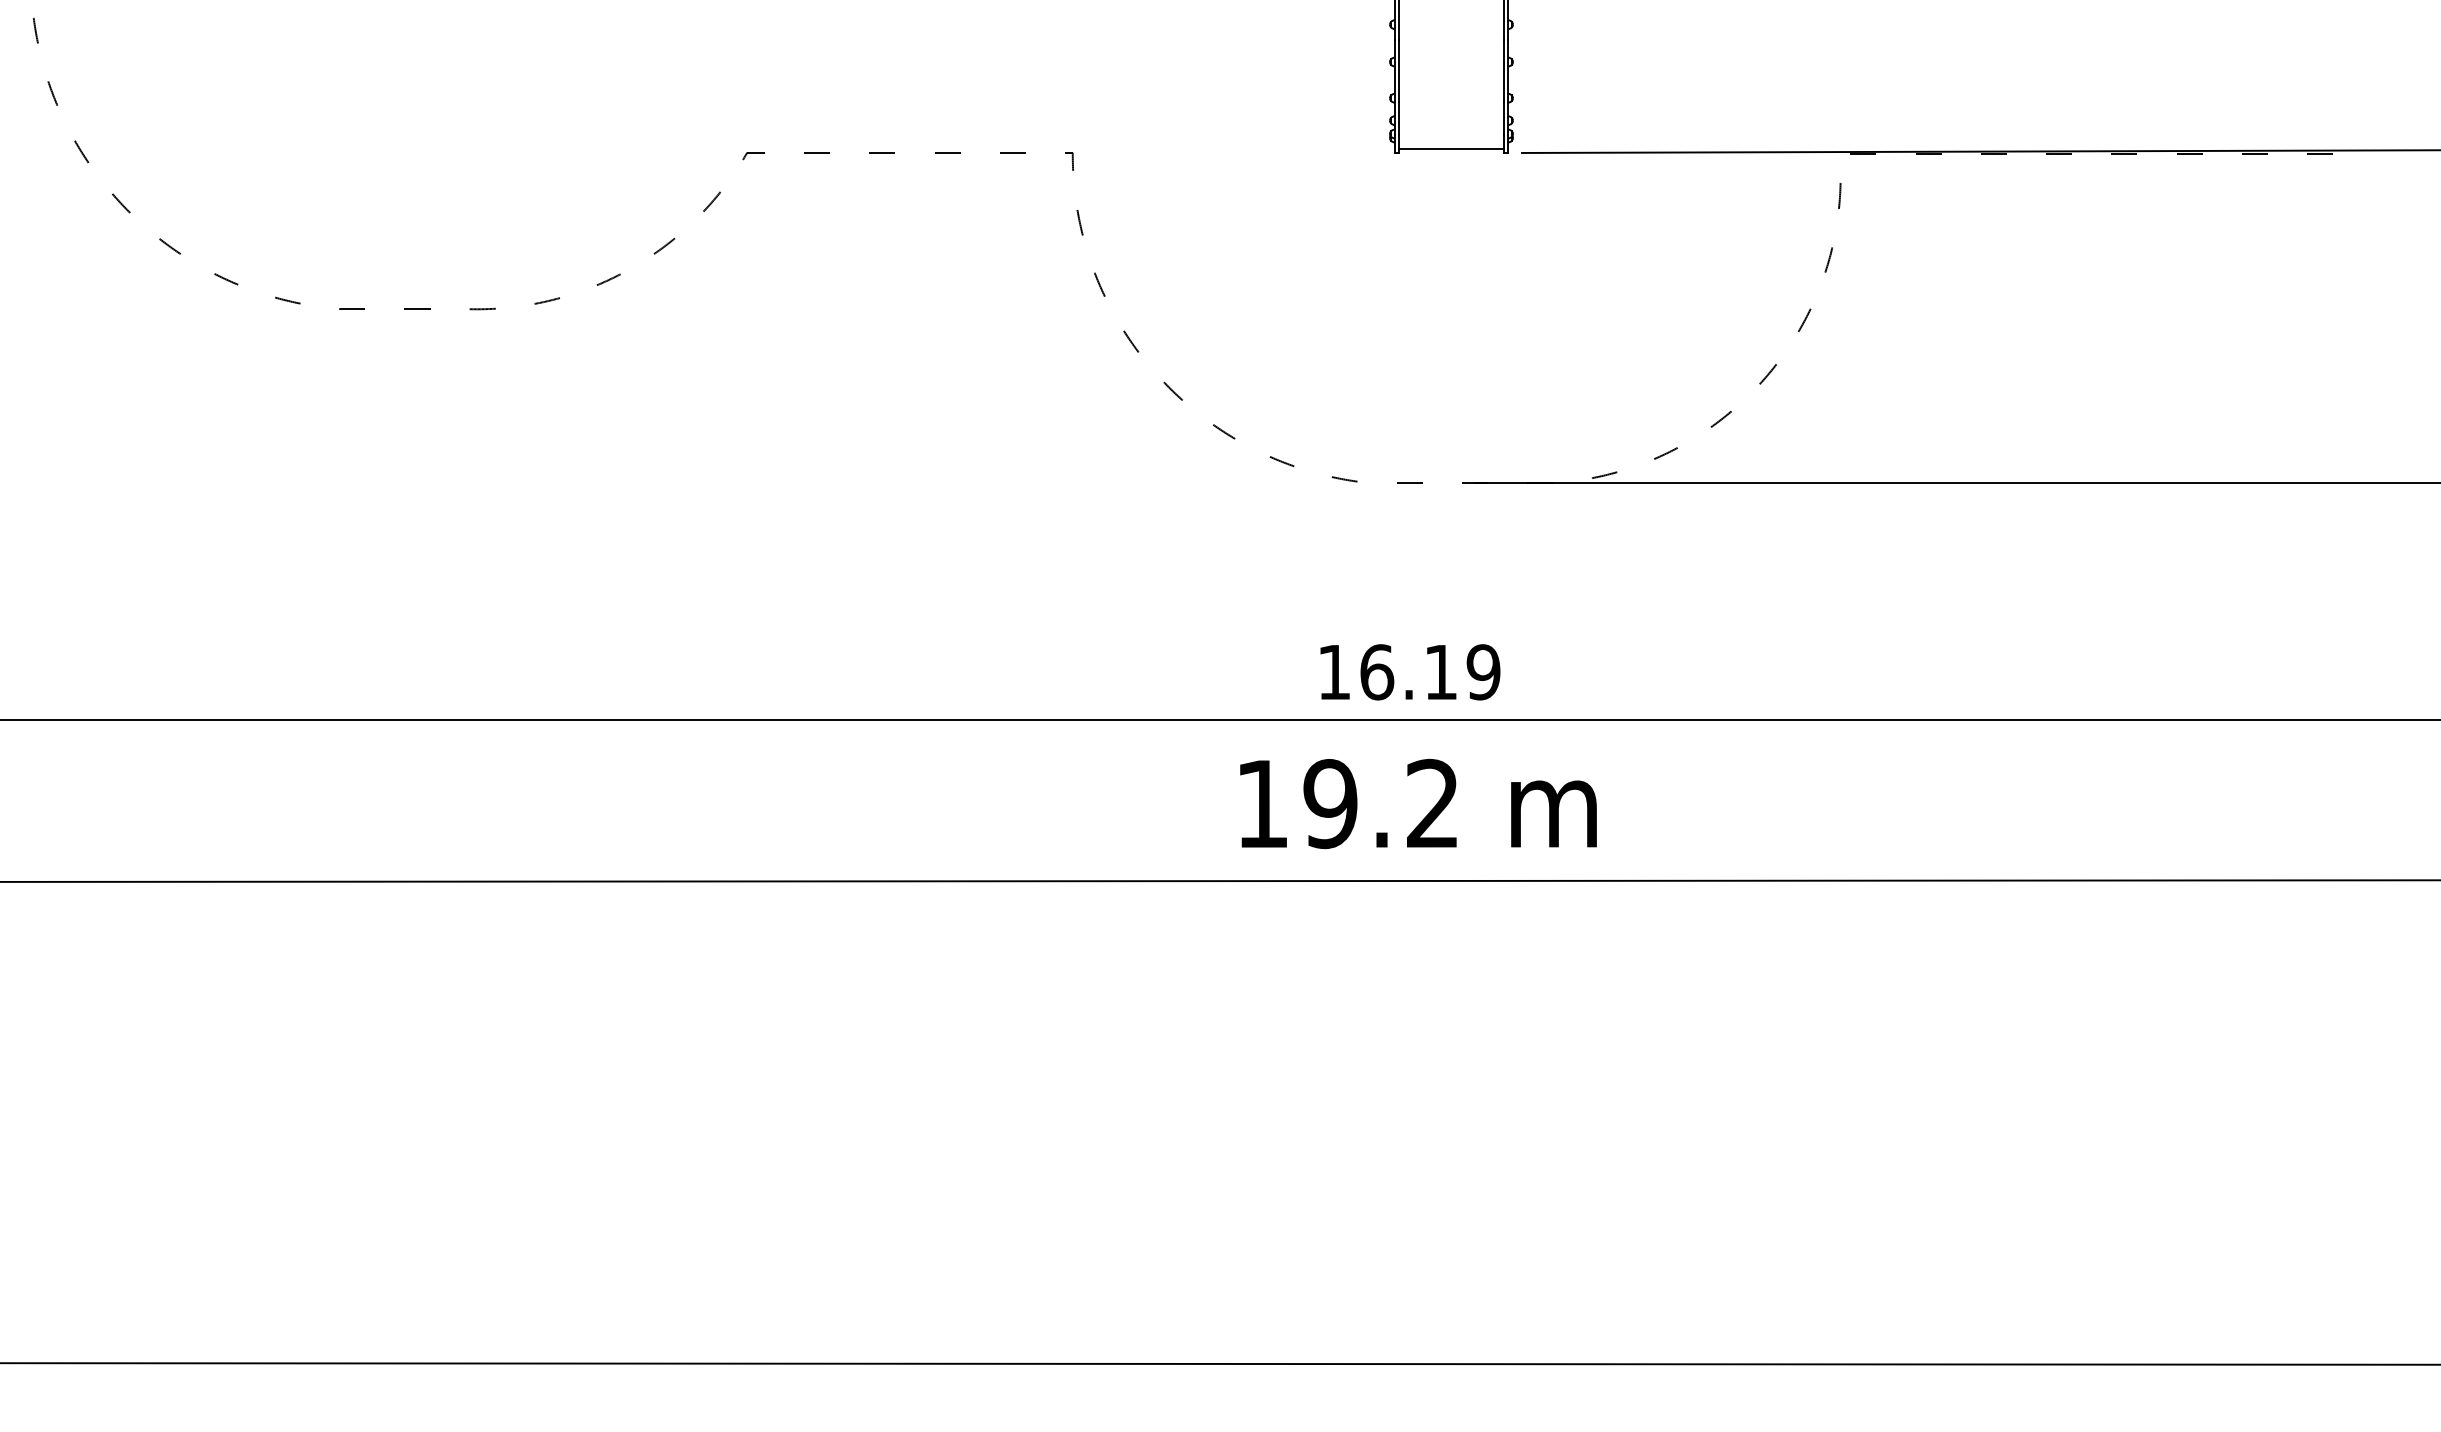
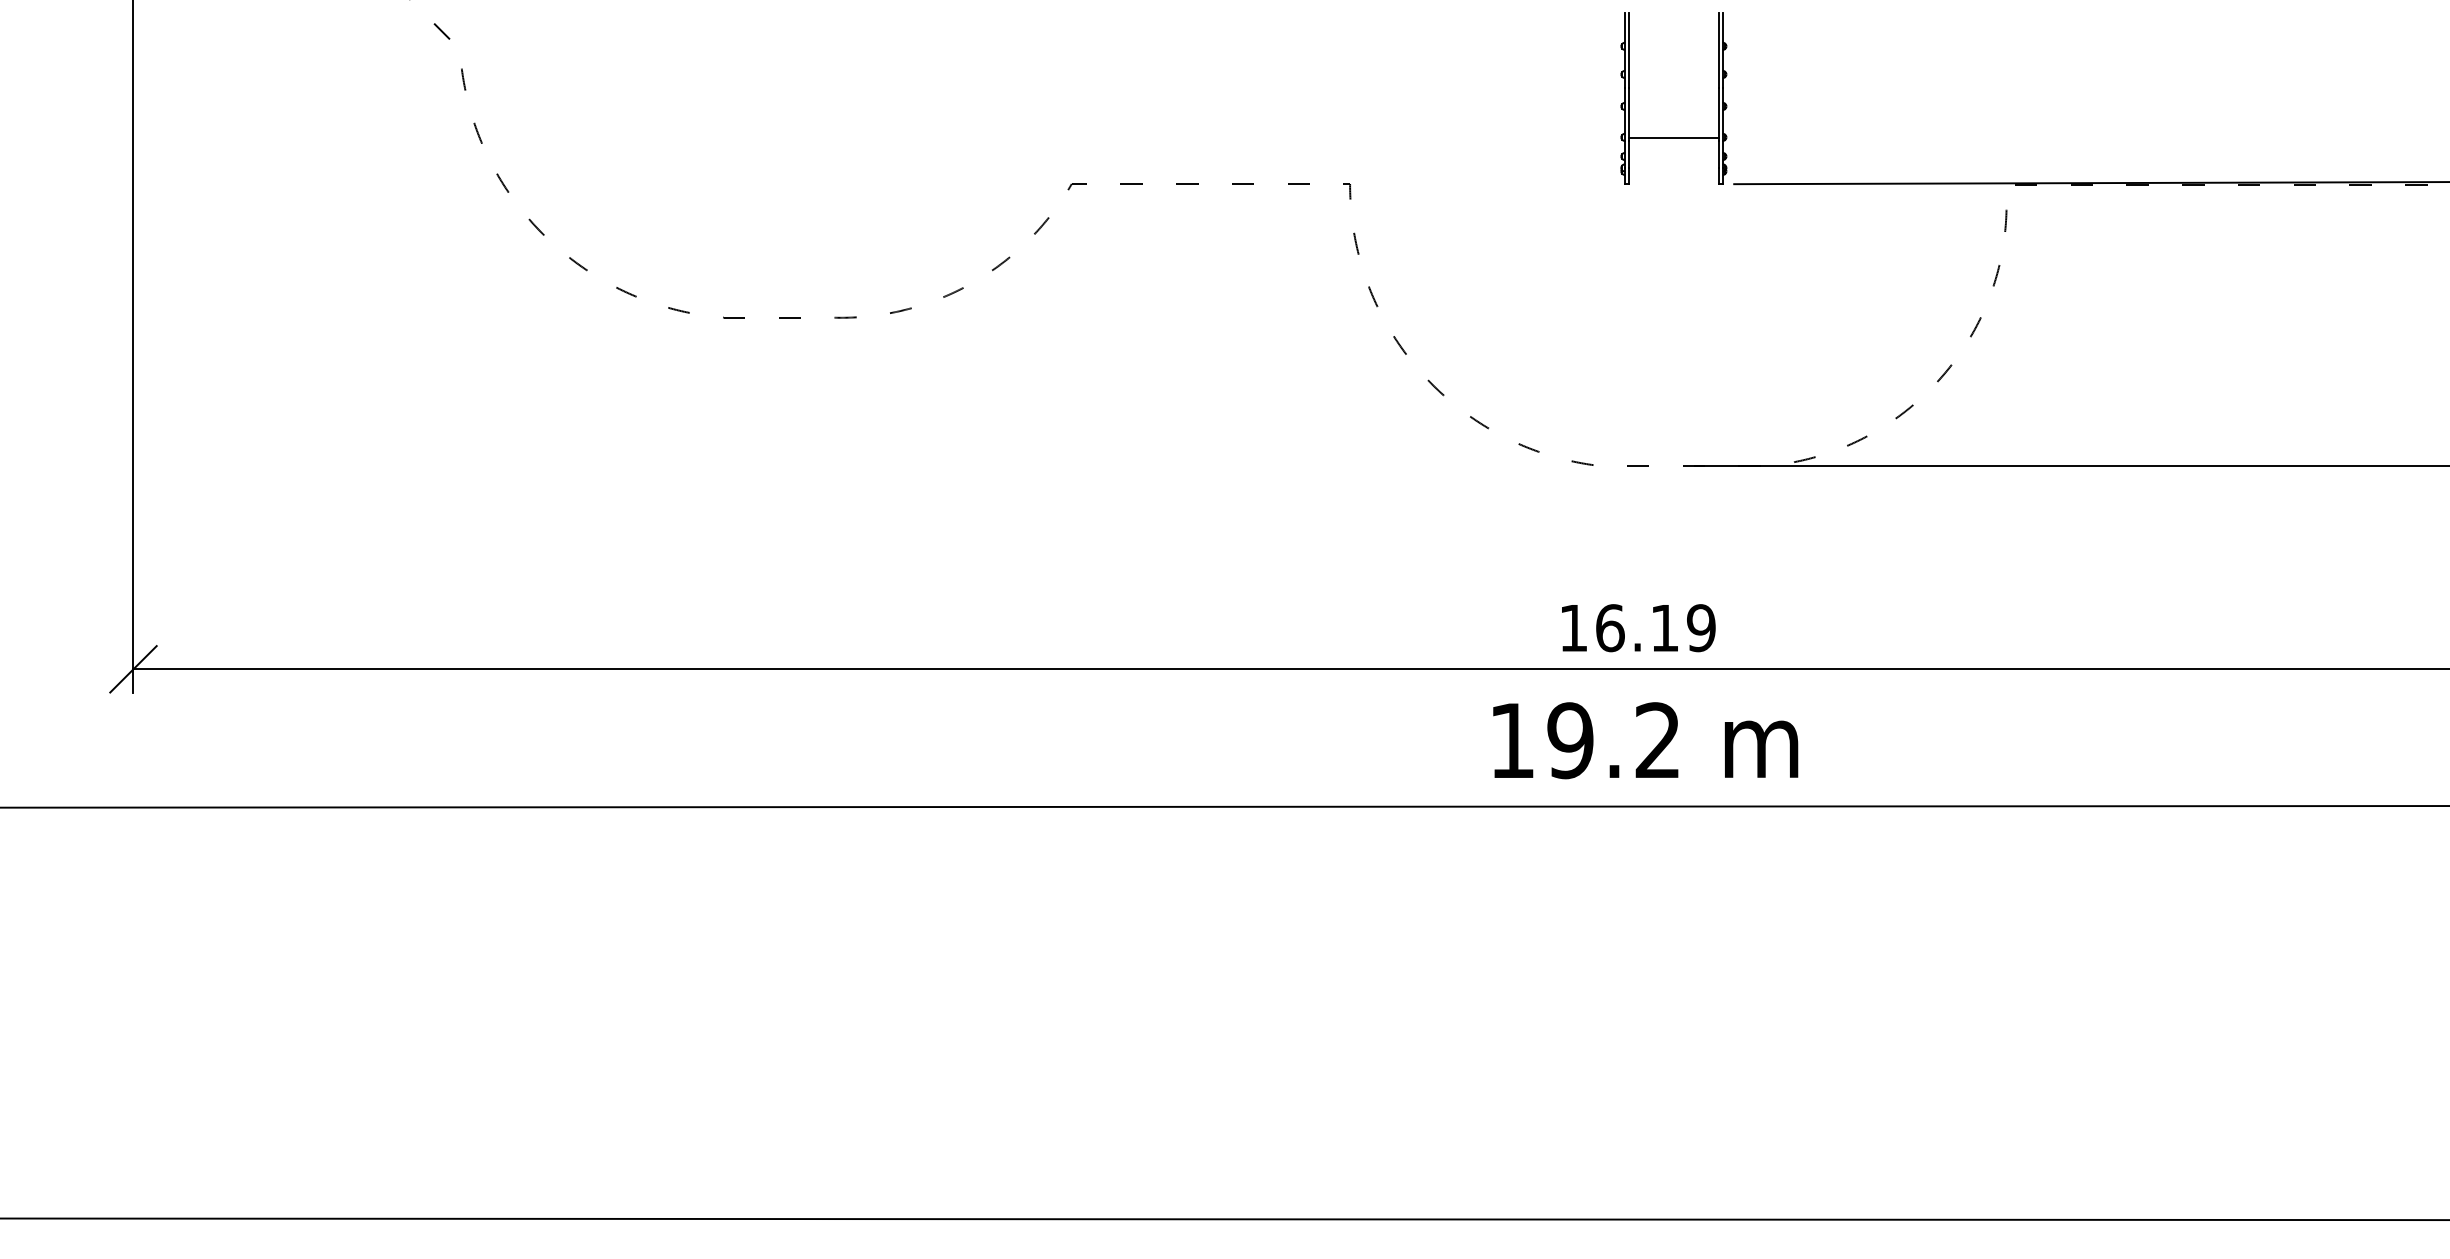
line: (1451, 148) -> (1673, 137), moved

